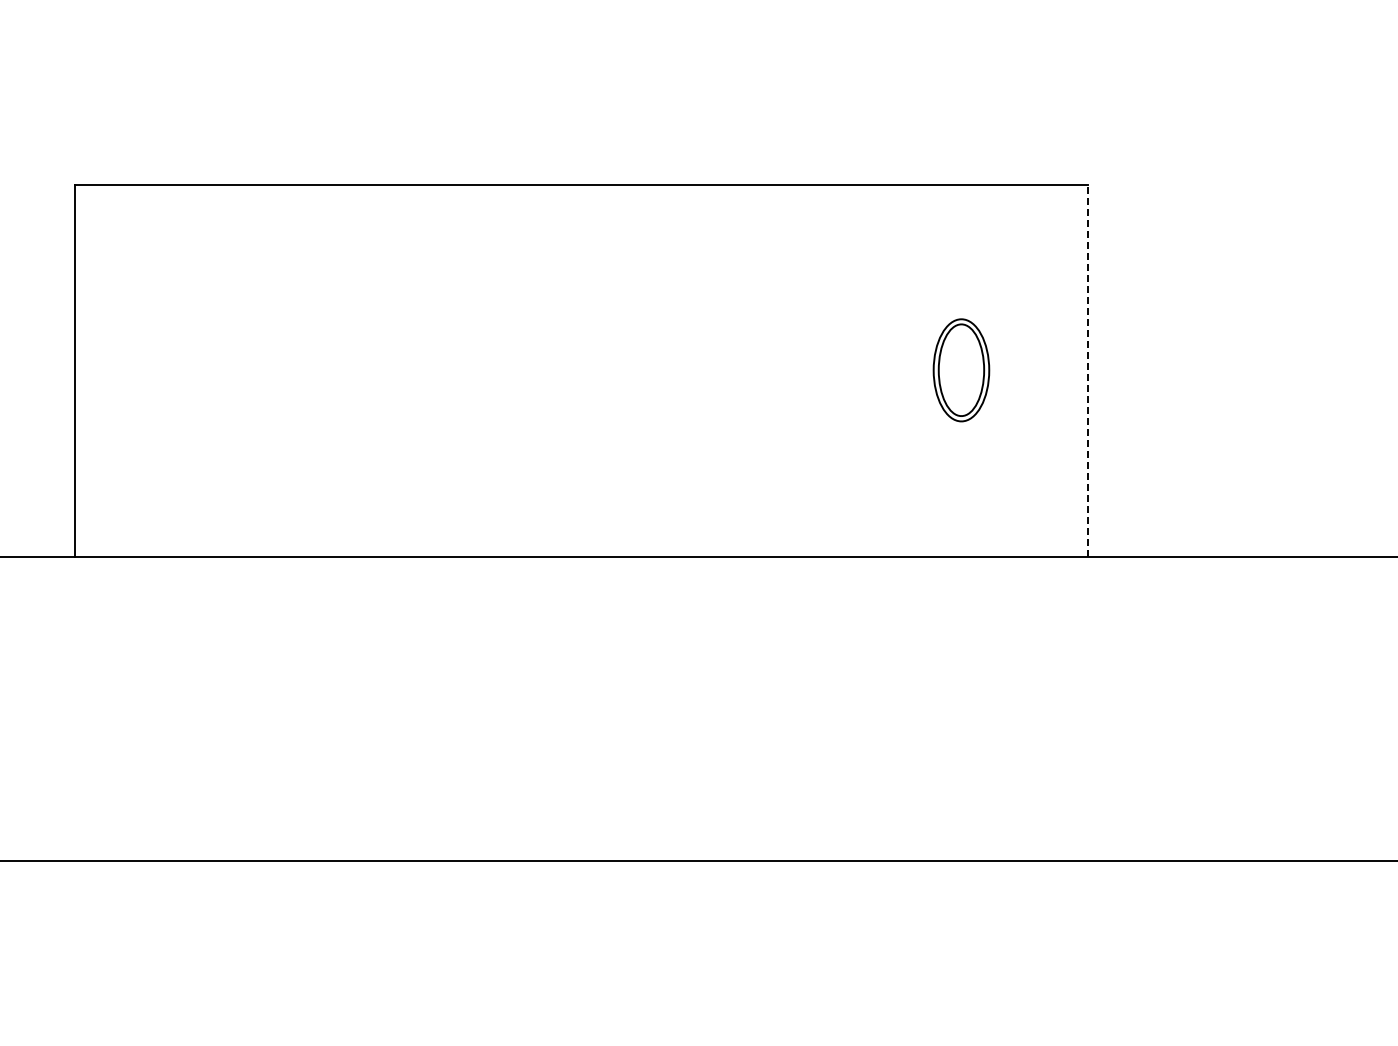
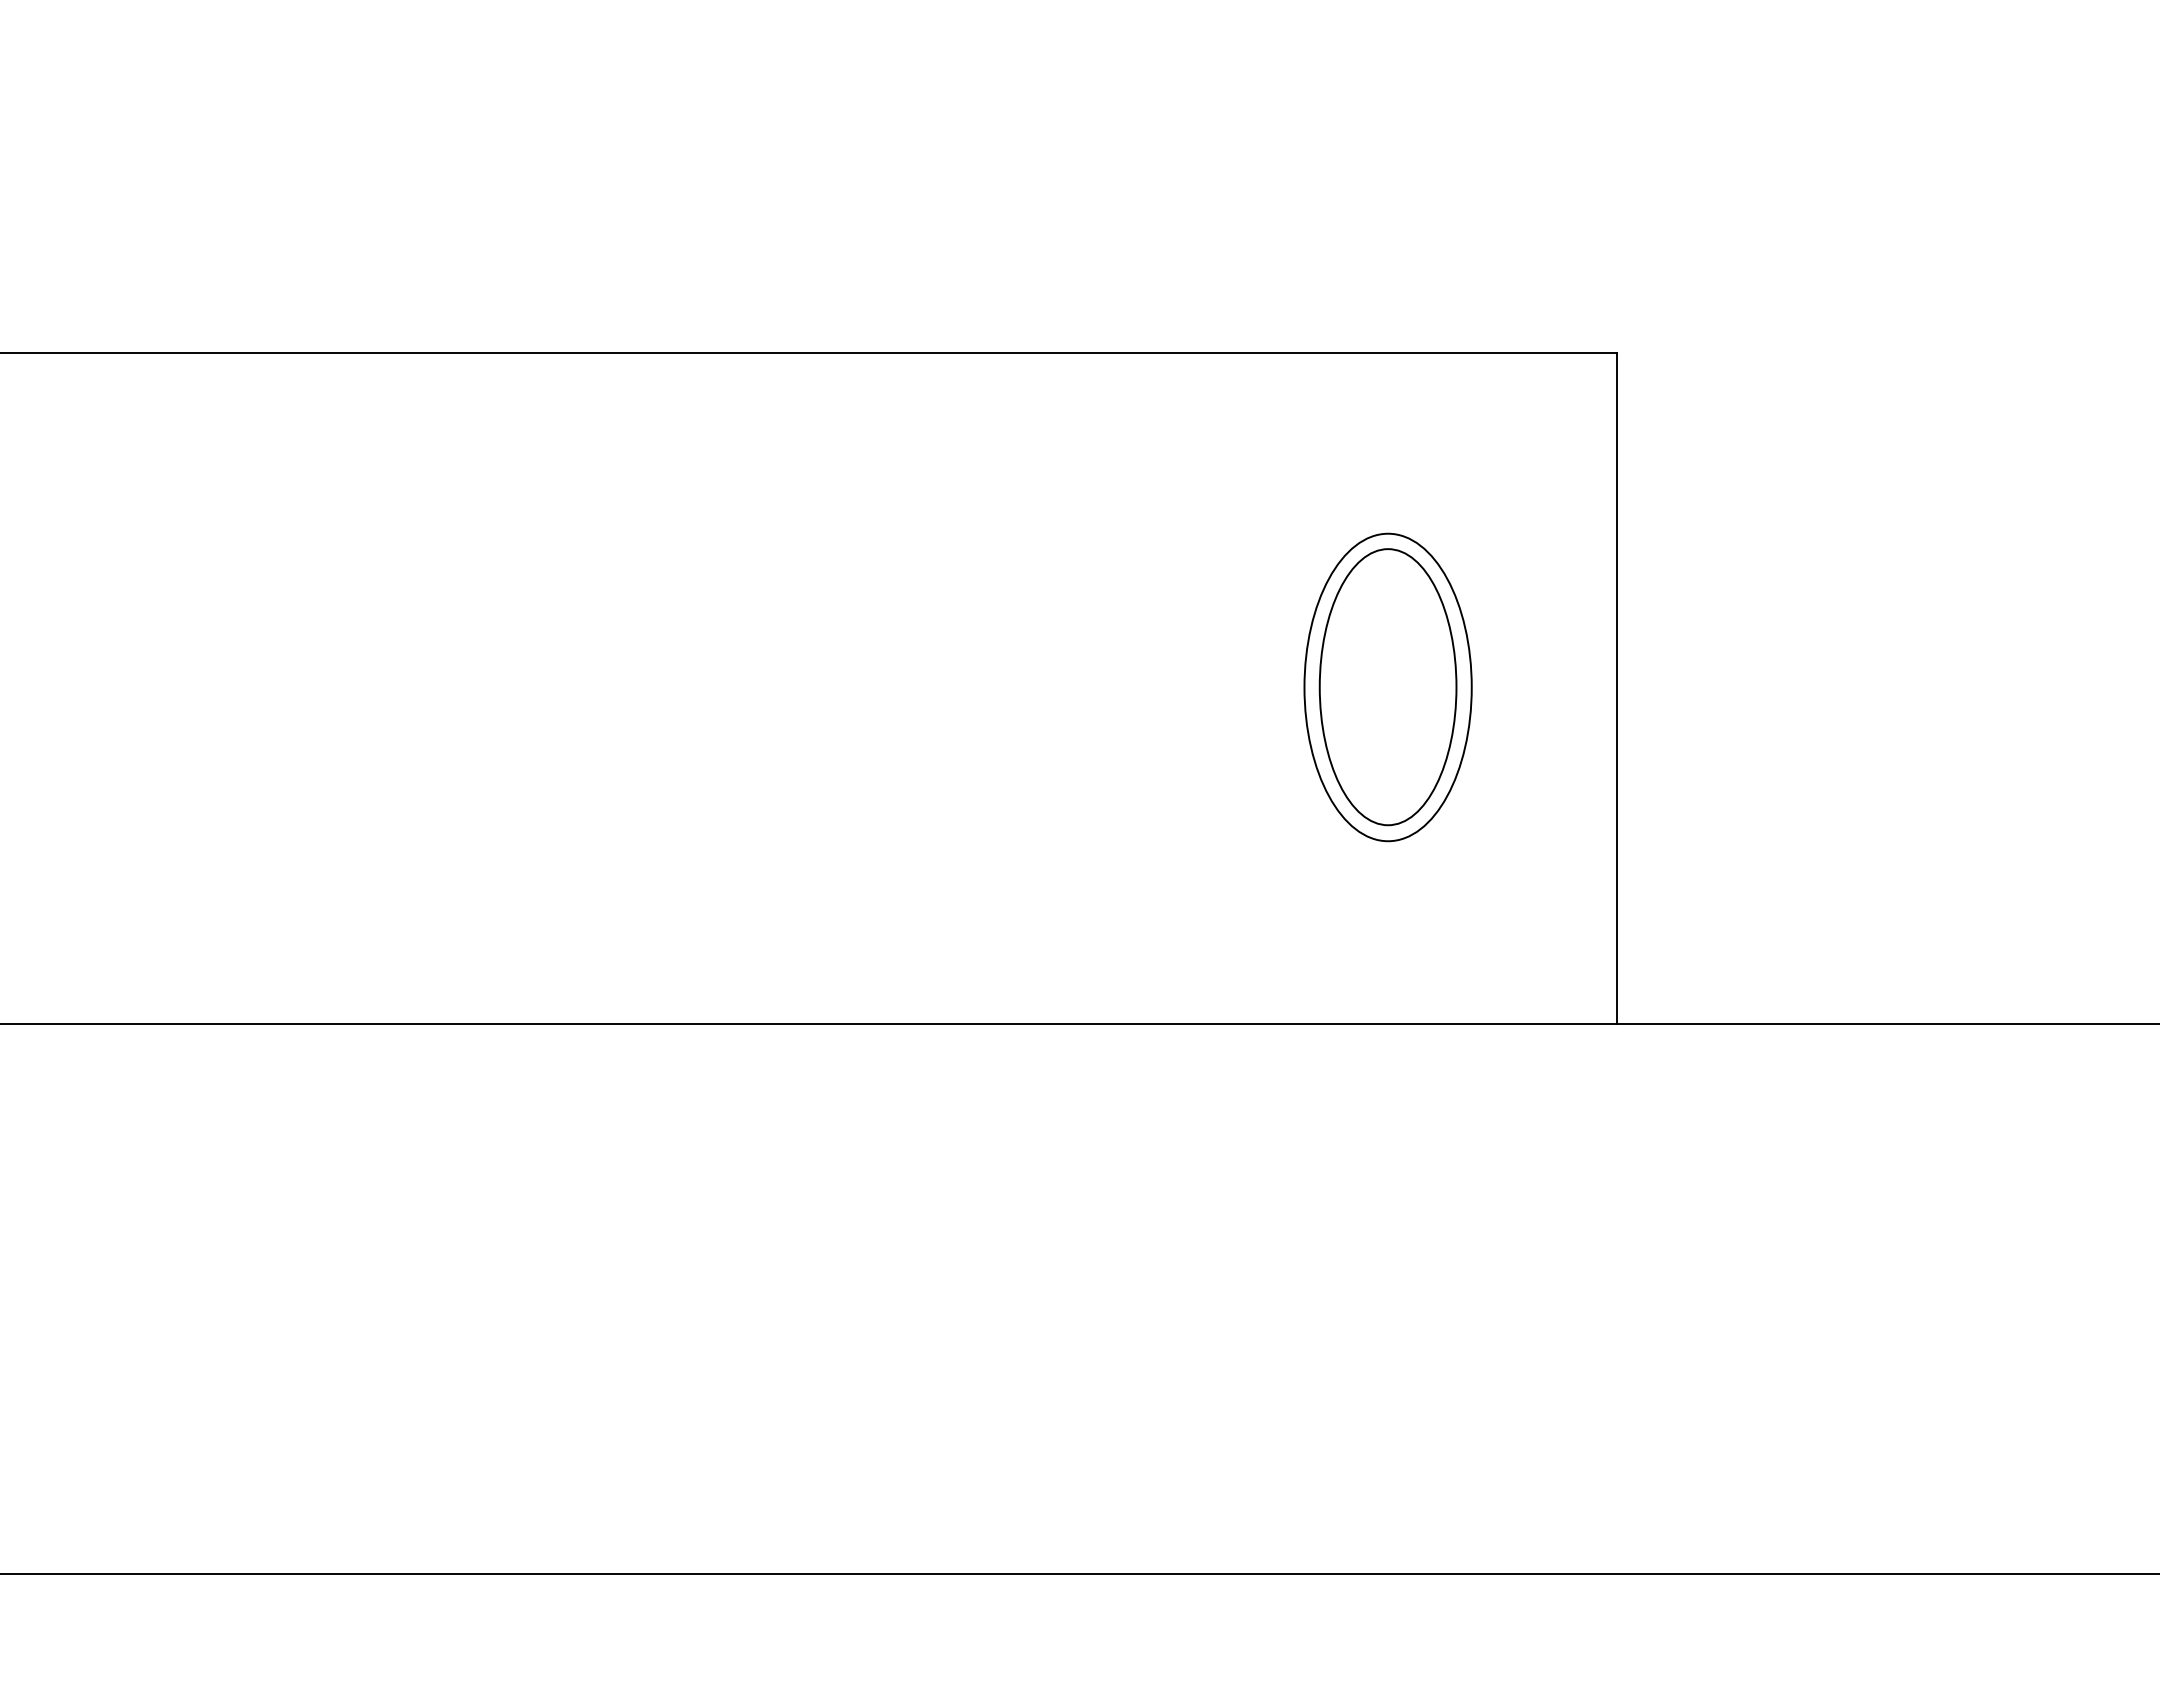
part: (961, 370) -> (1388, 687), size x1.67
line: (1088, 370) -> (1617, 687), dashed -> solid

